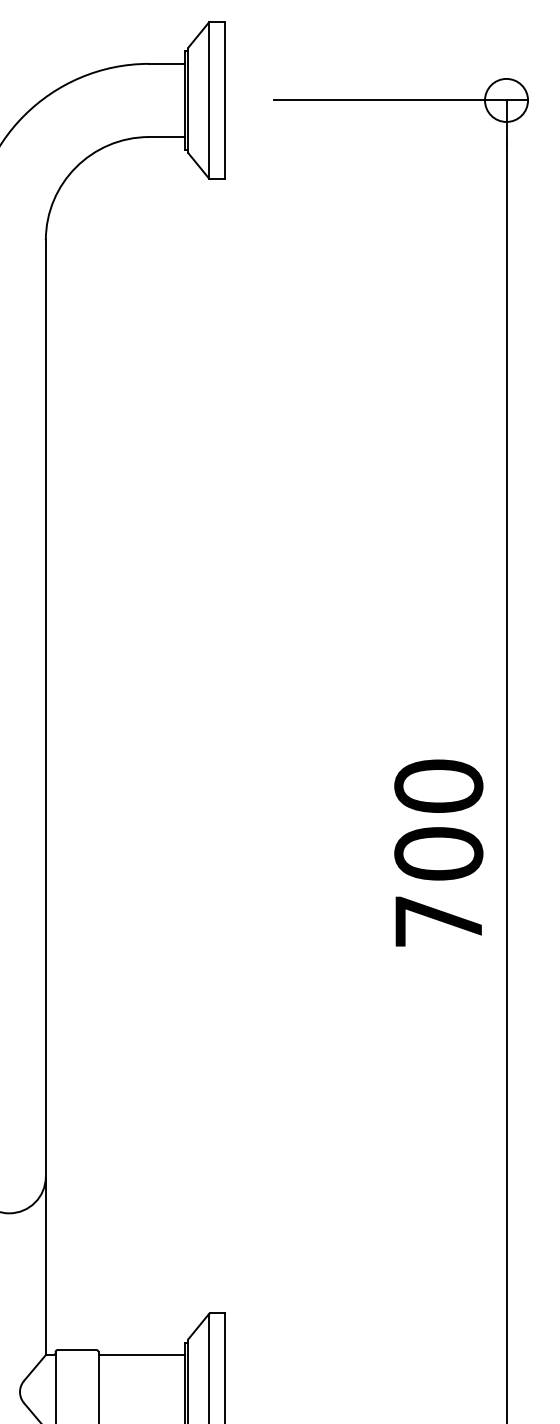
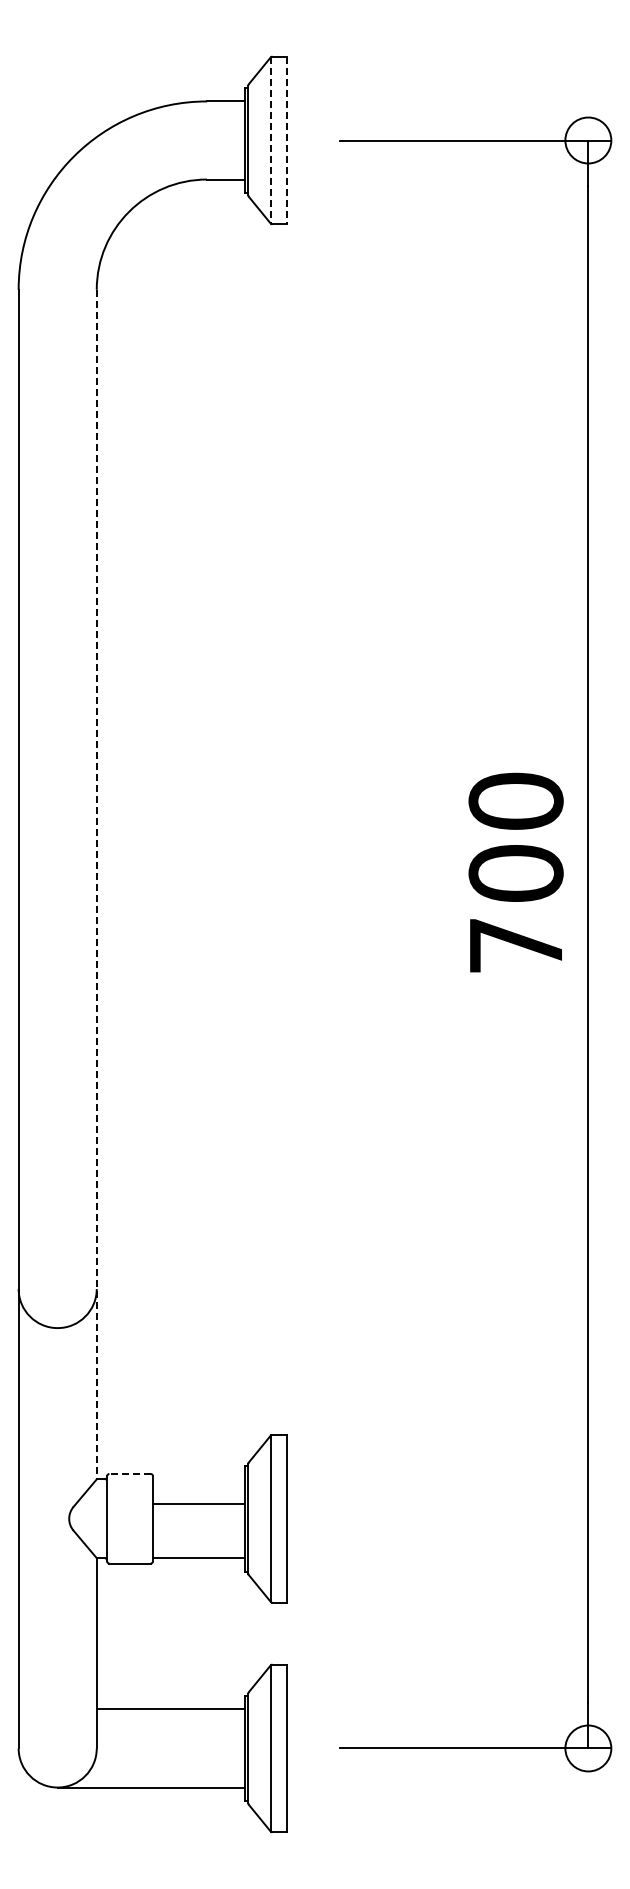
line: (209, 100) -> (271, 140), solid -> dashed
line: (224, 100) -> (287, 140), solid -> dashed
line: (45, 797) -> (96, 884), solid -> dashed
text: (438, 852) -> (515, 872), moved
line: (77, 1349) -> (130, 1473), solid -> dashed
line: (141, 1355) -> (198, 1503), moved

